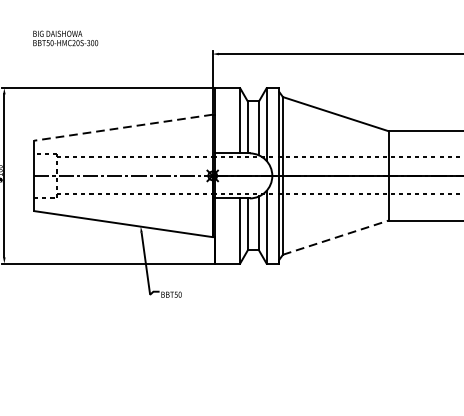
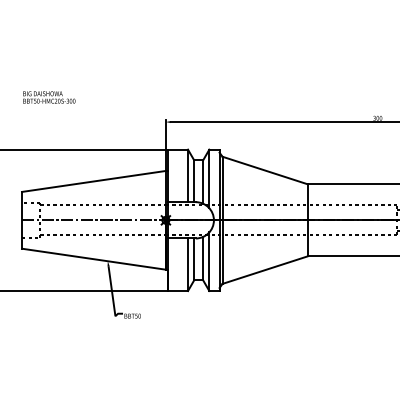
text: (65, 38) -> (49, 97), moved
line: (122, 127) -> (93, 181), dashed -> solid
line: (336, 238) -> (265, 270), dashed -> solid

